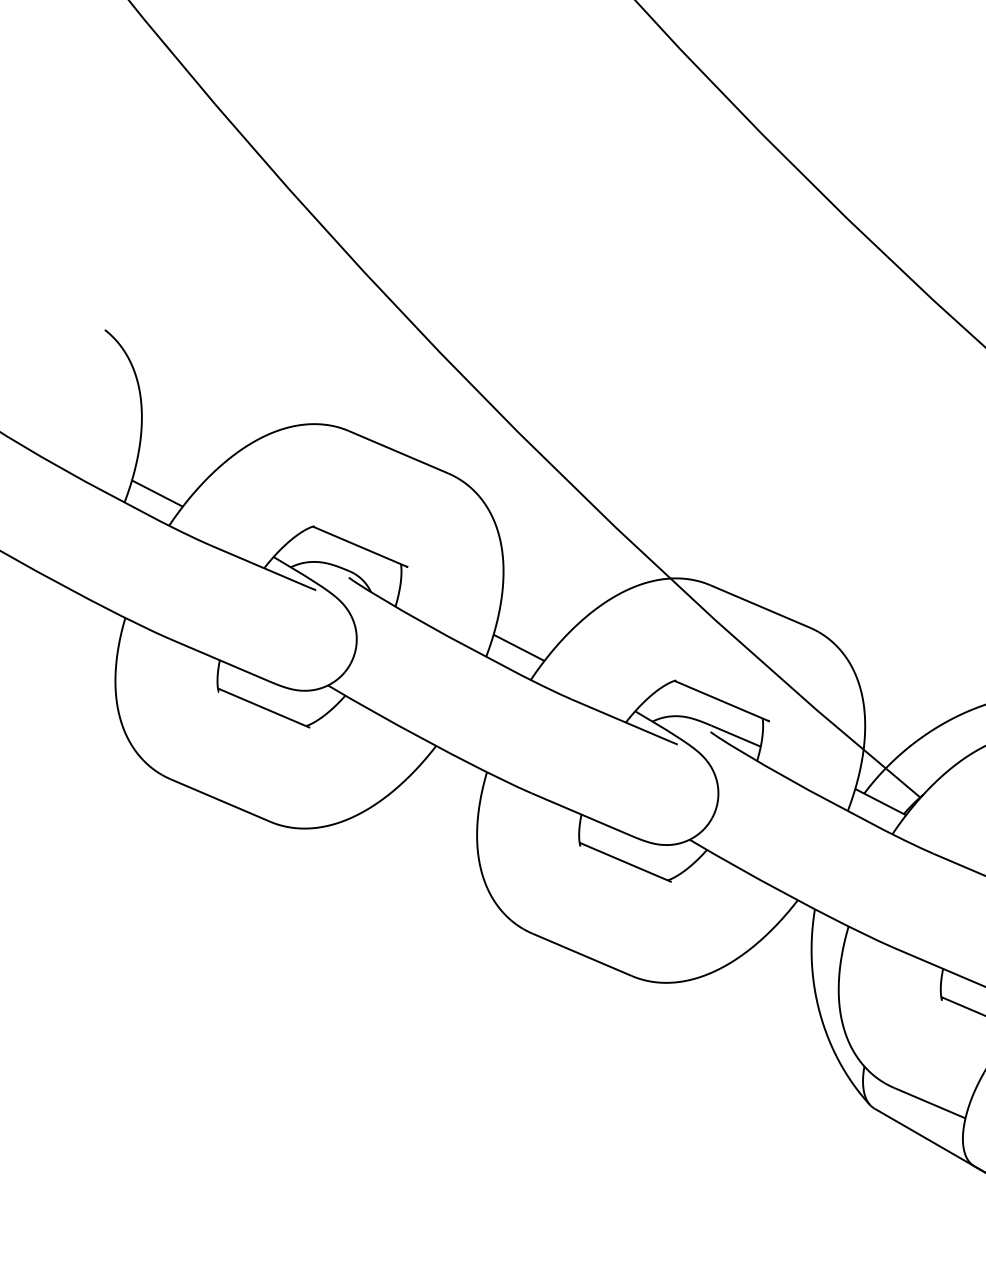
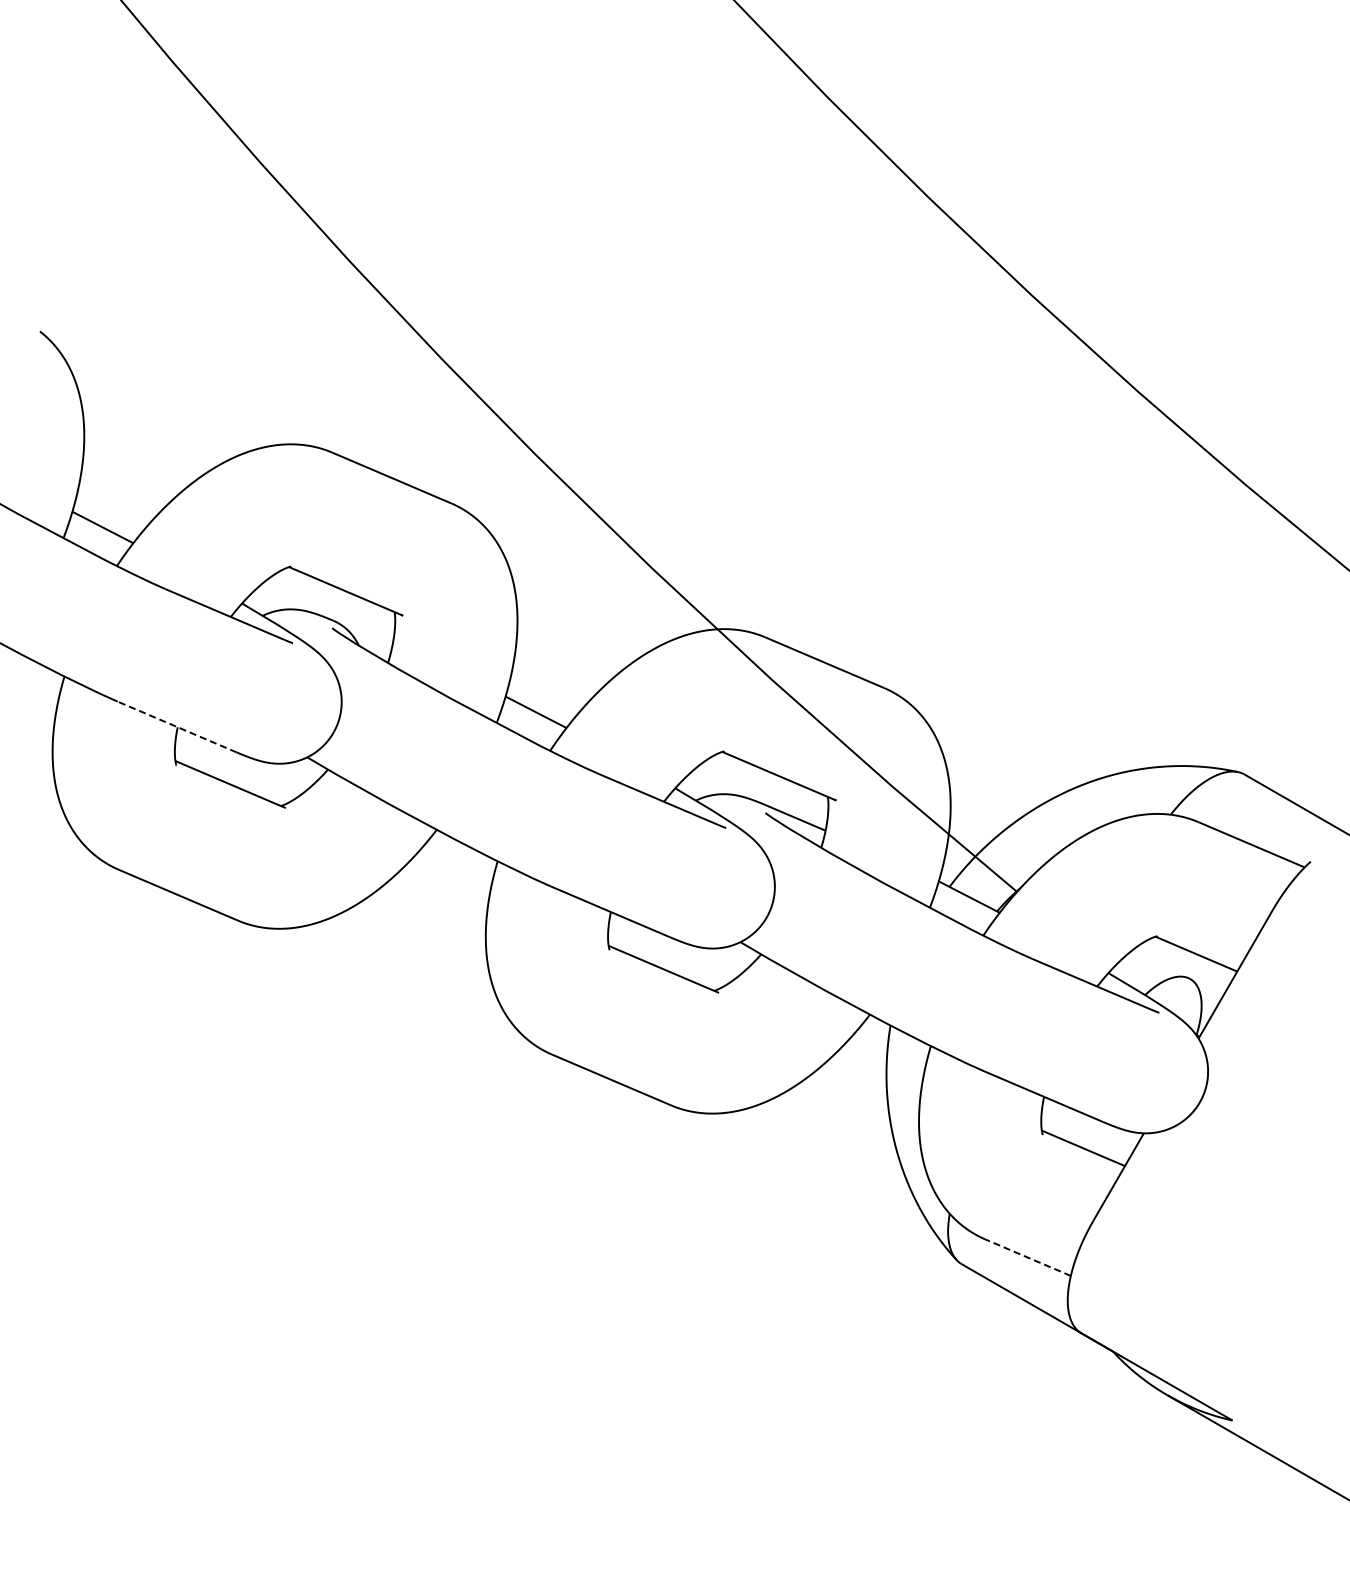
line: (219, 660) -> (177, 727), solid -> dashed
line: (929, 1102) -> (1027, 1257), solid -> dashed

